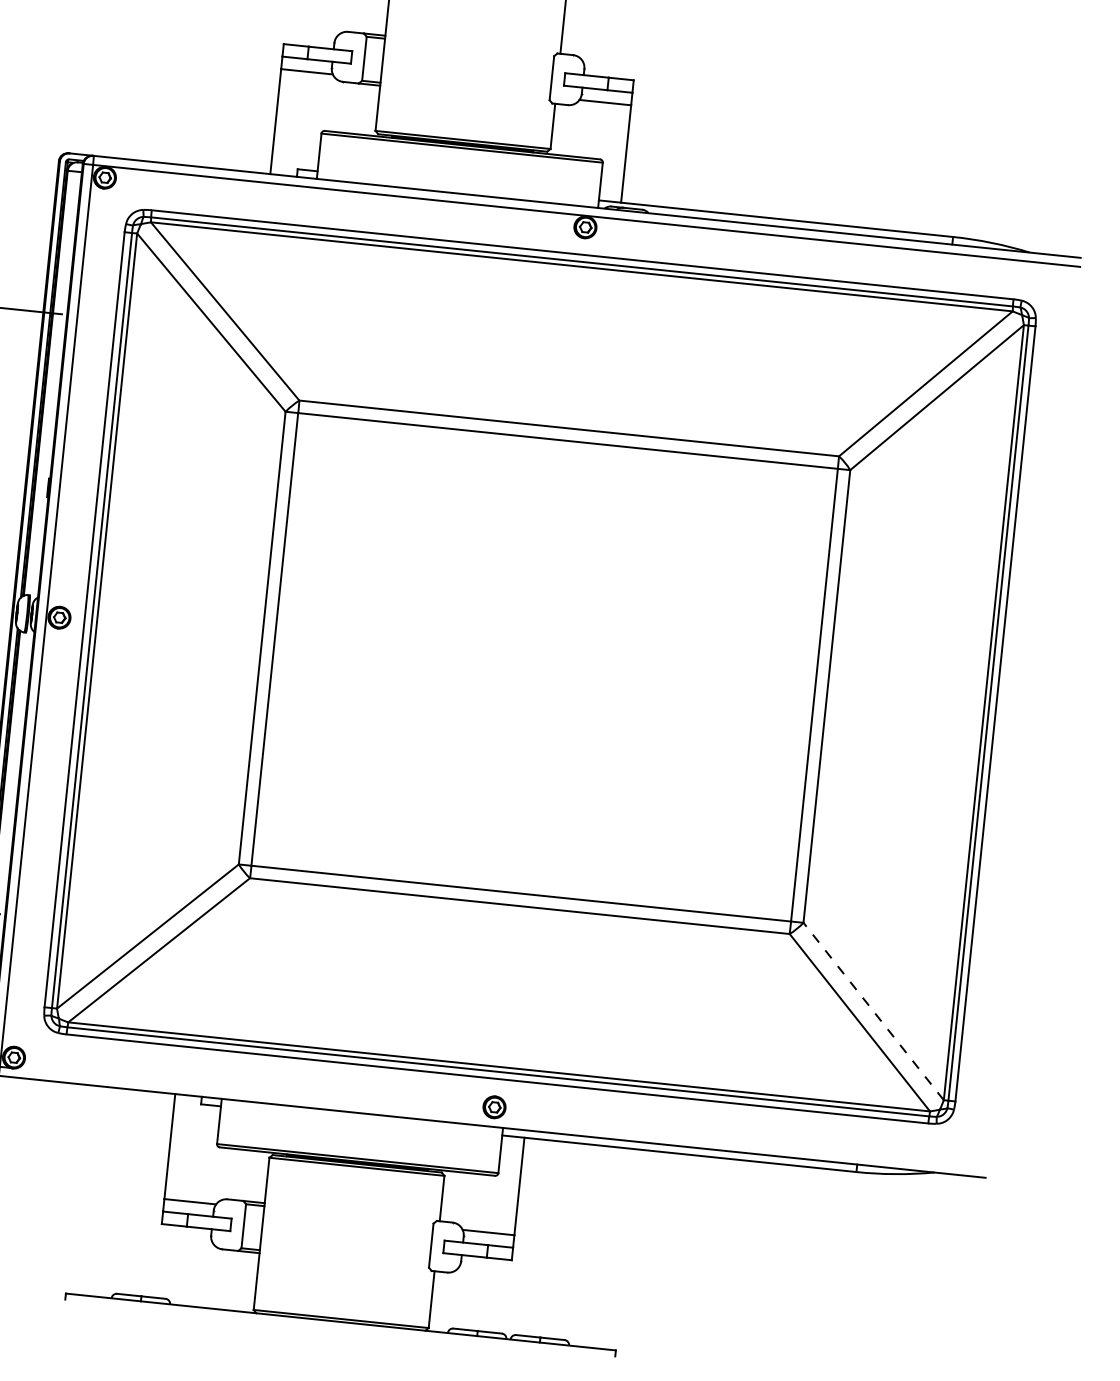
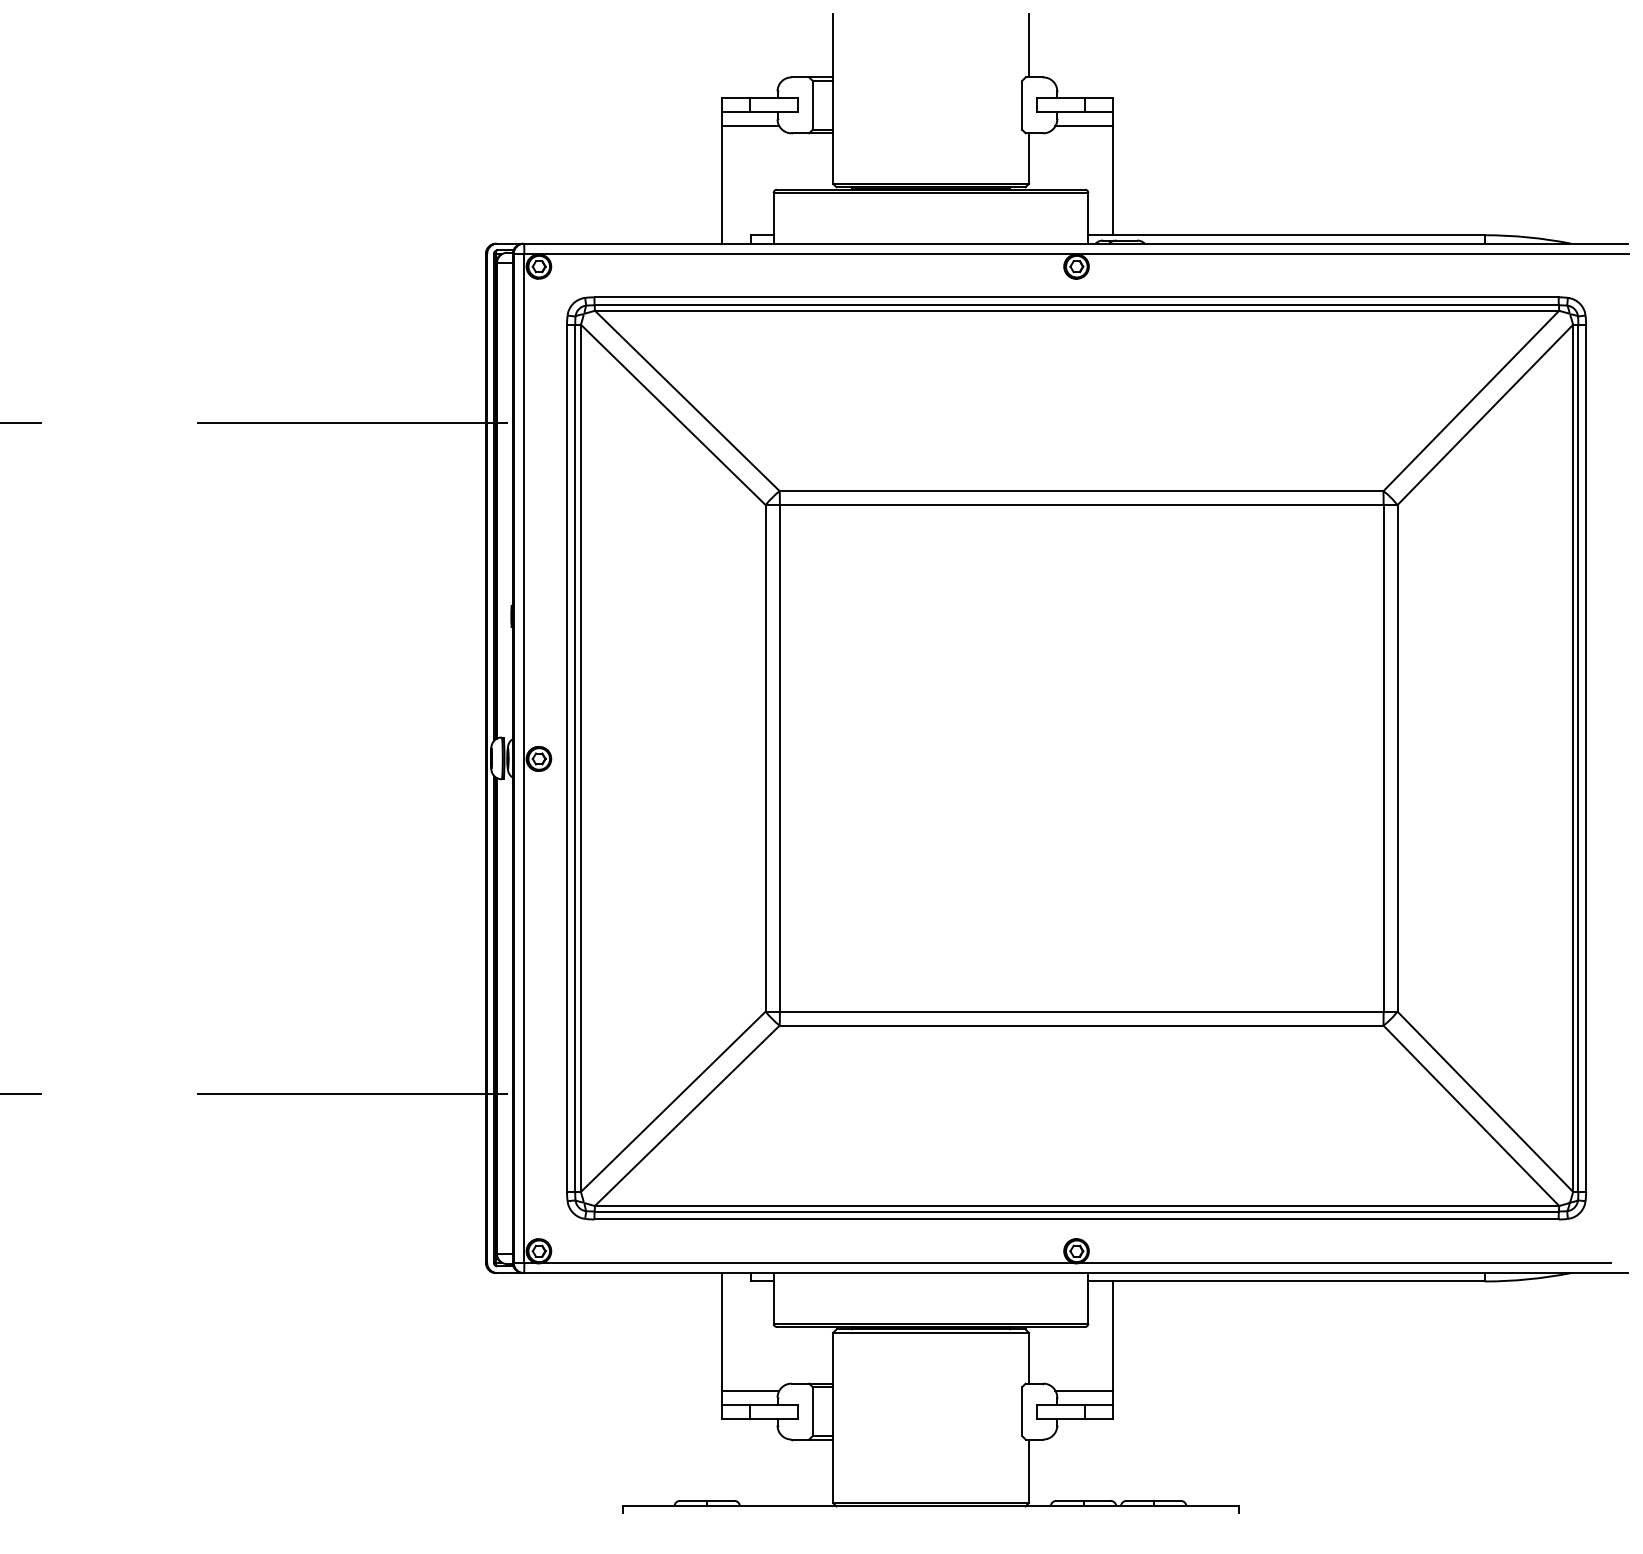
line: (873, 1011) -> (1485, 1101), dashed -> solid
line: (252, 1093) -> (807, 1263), added
line: (732, 1143) -> (1344, 1263), added

